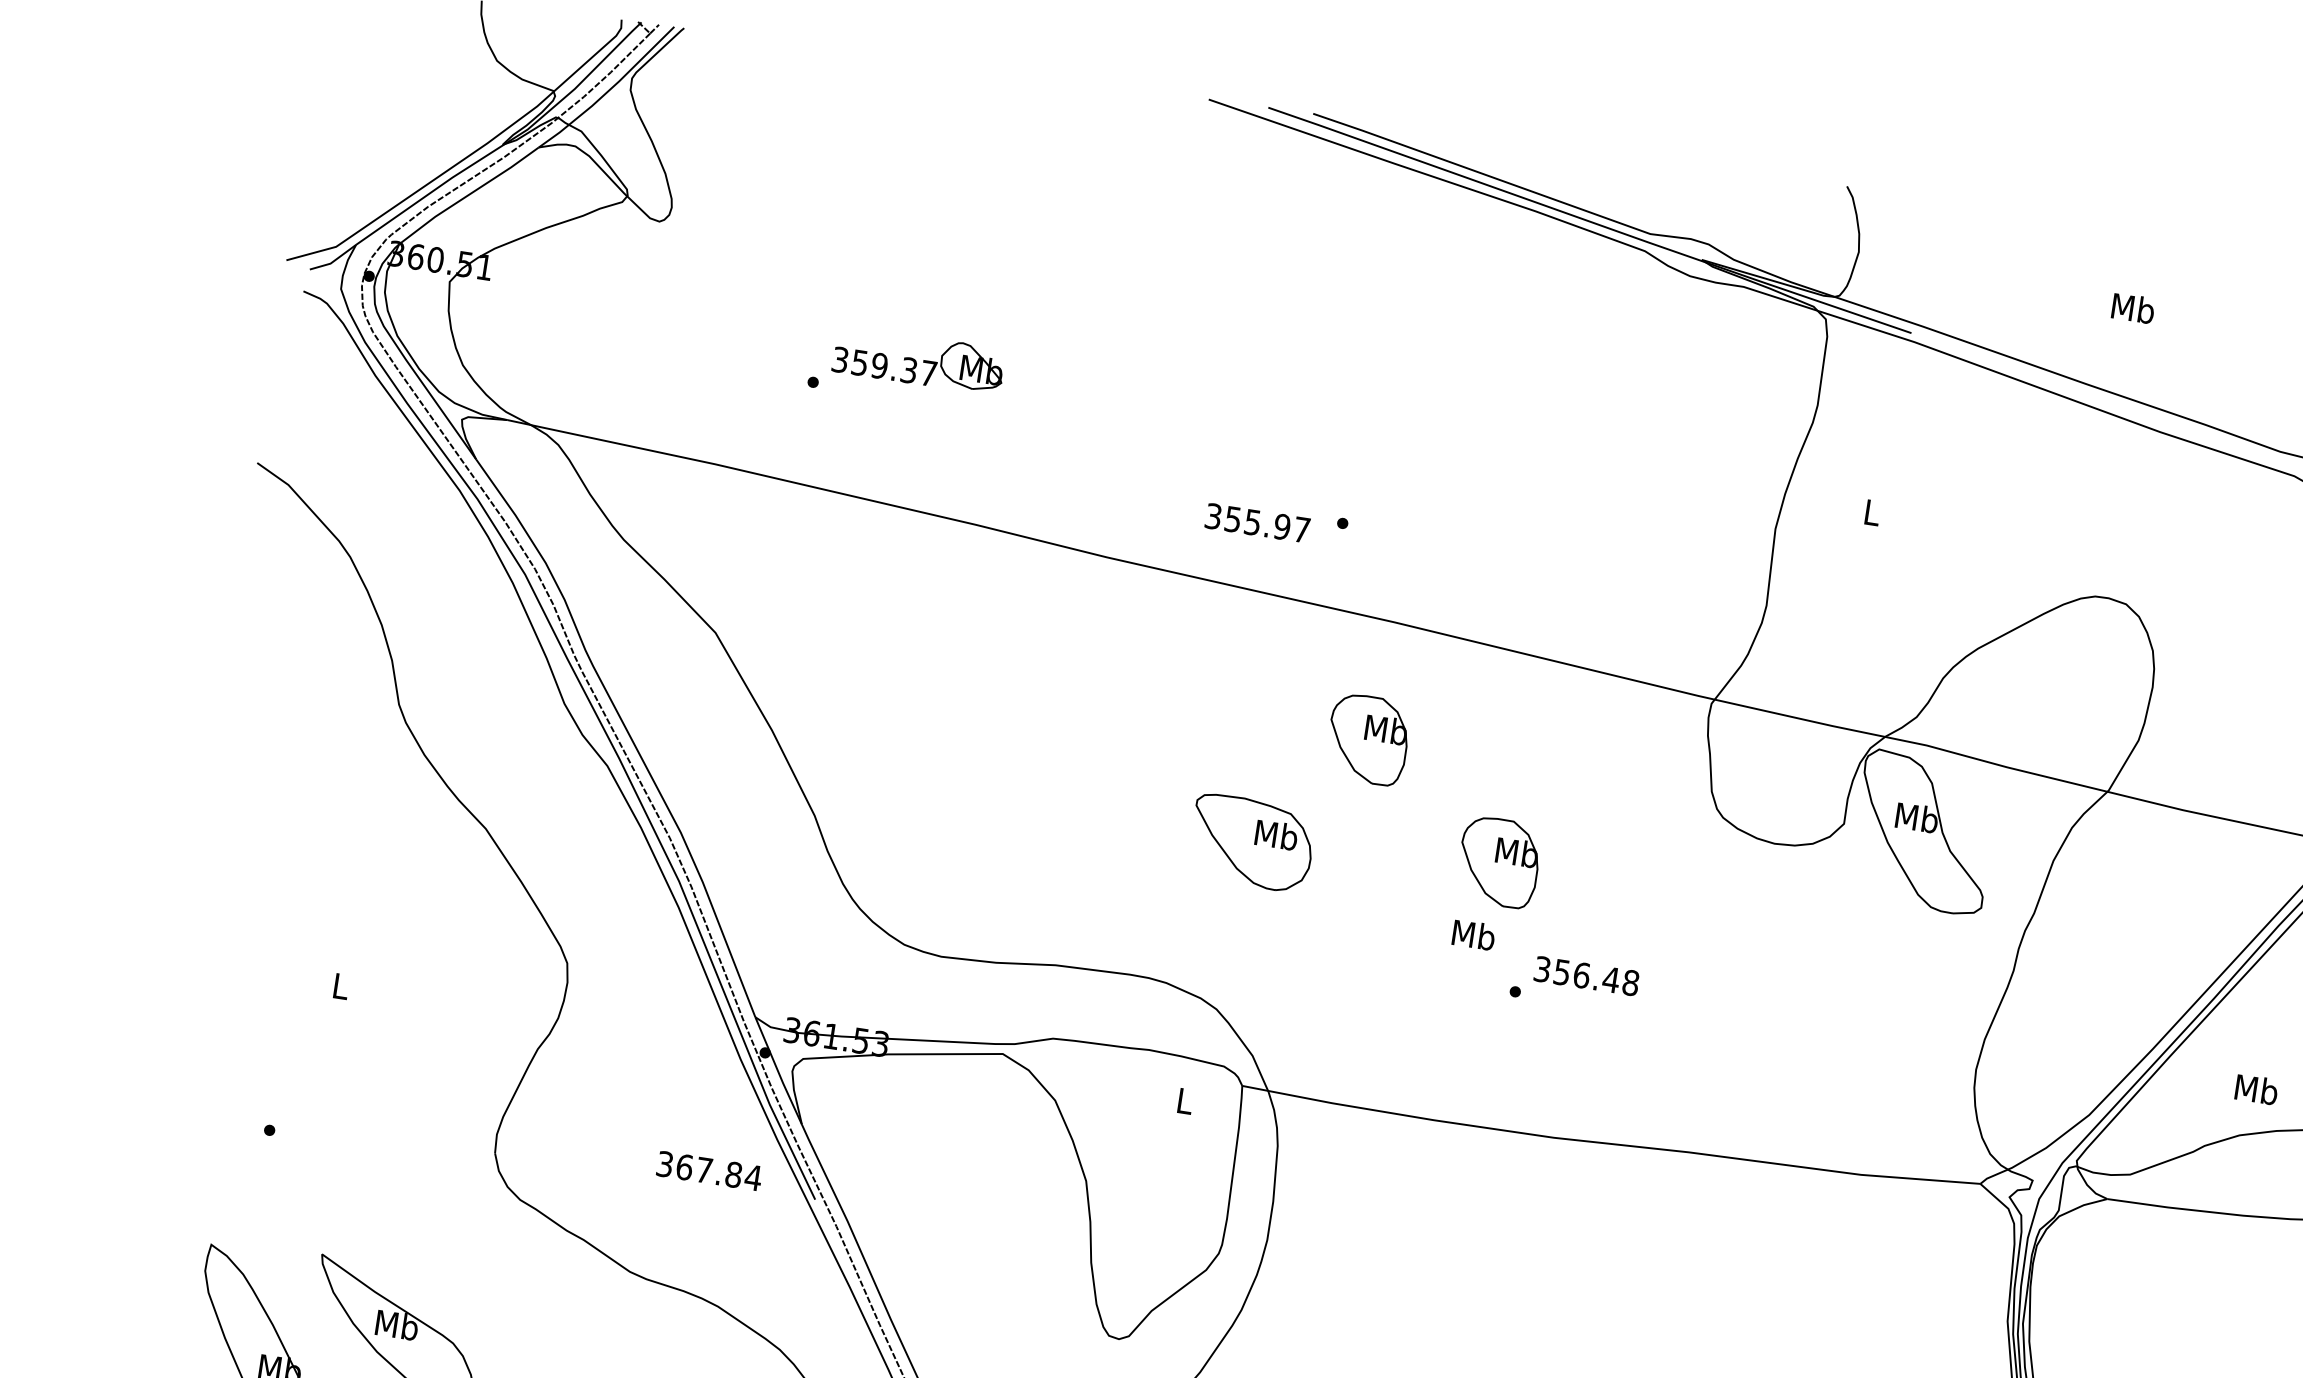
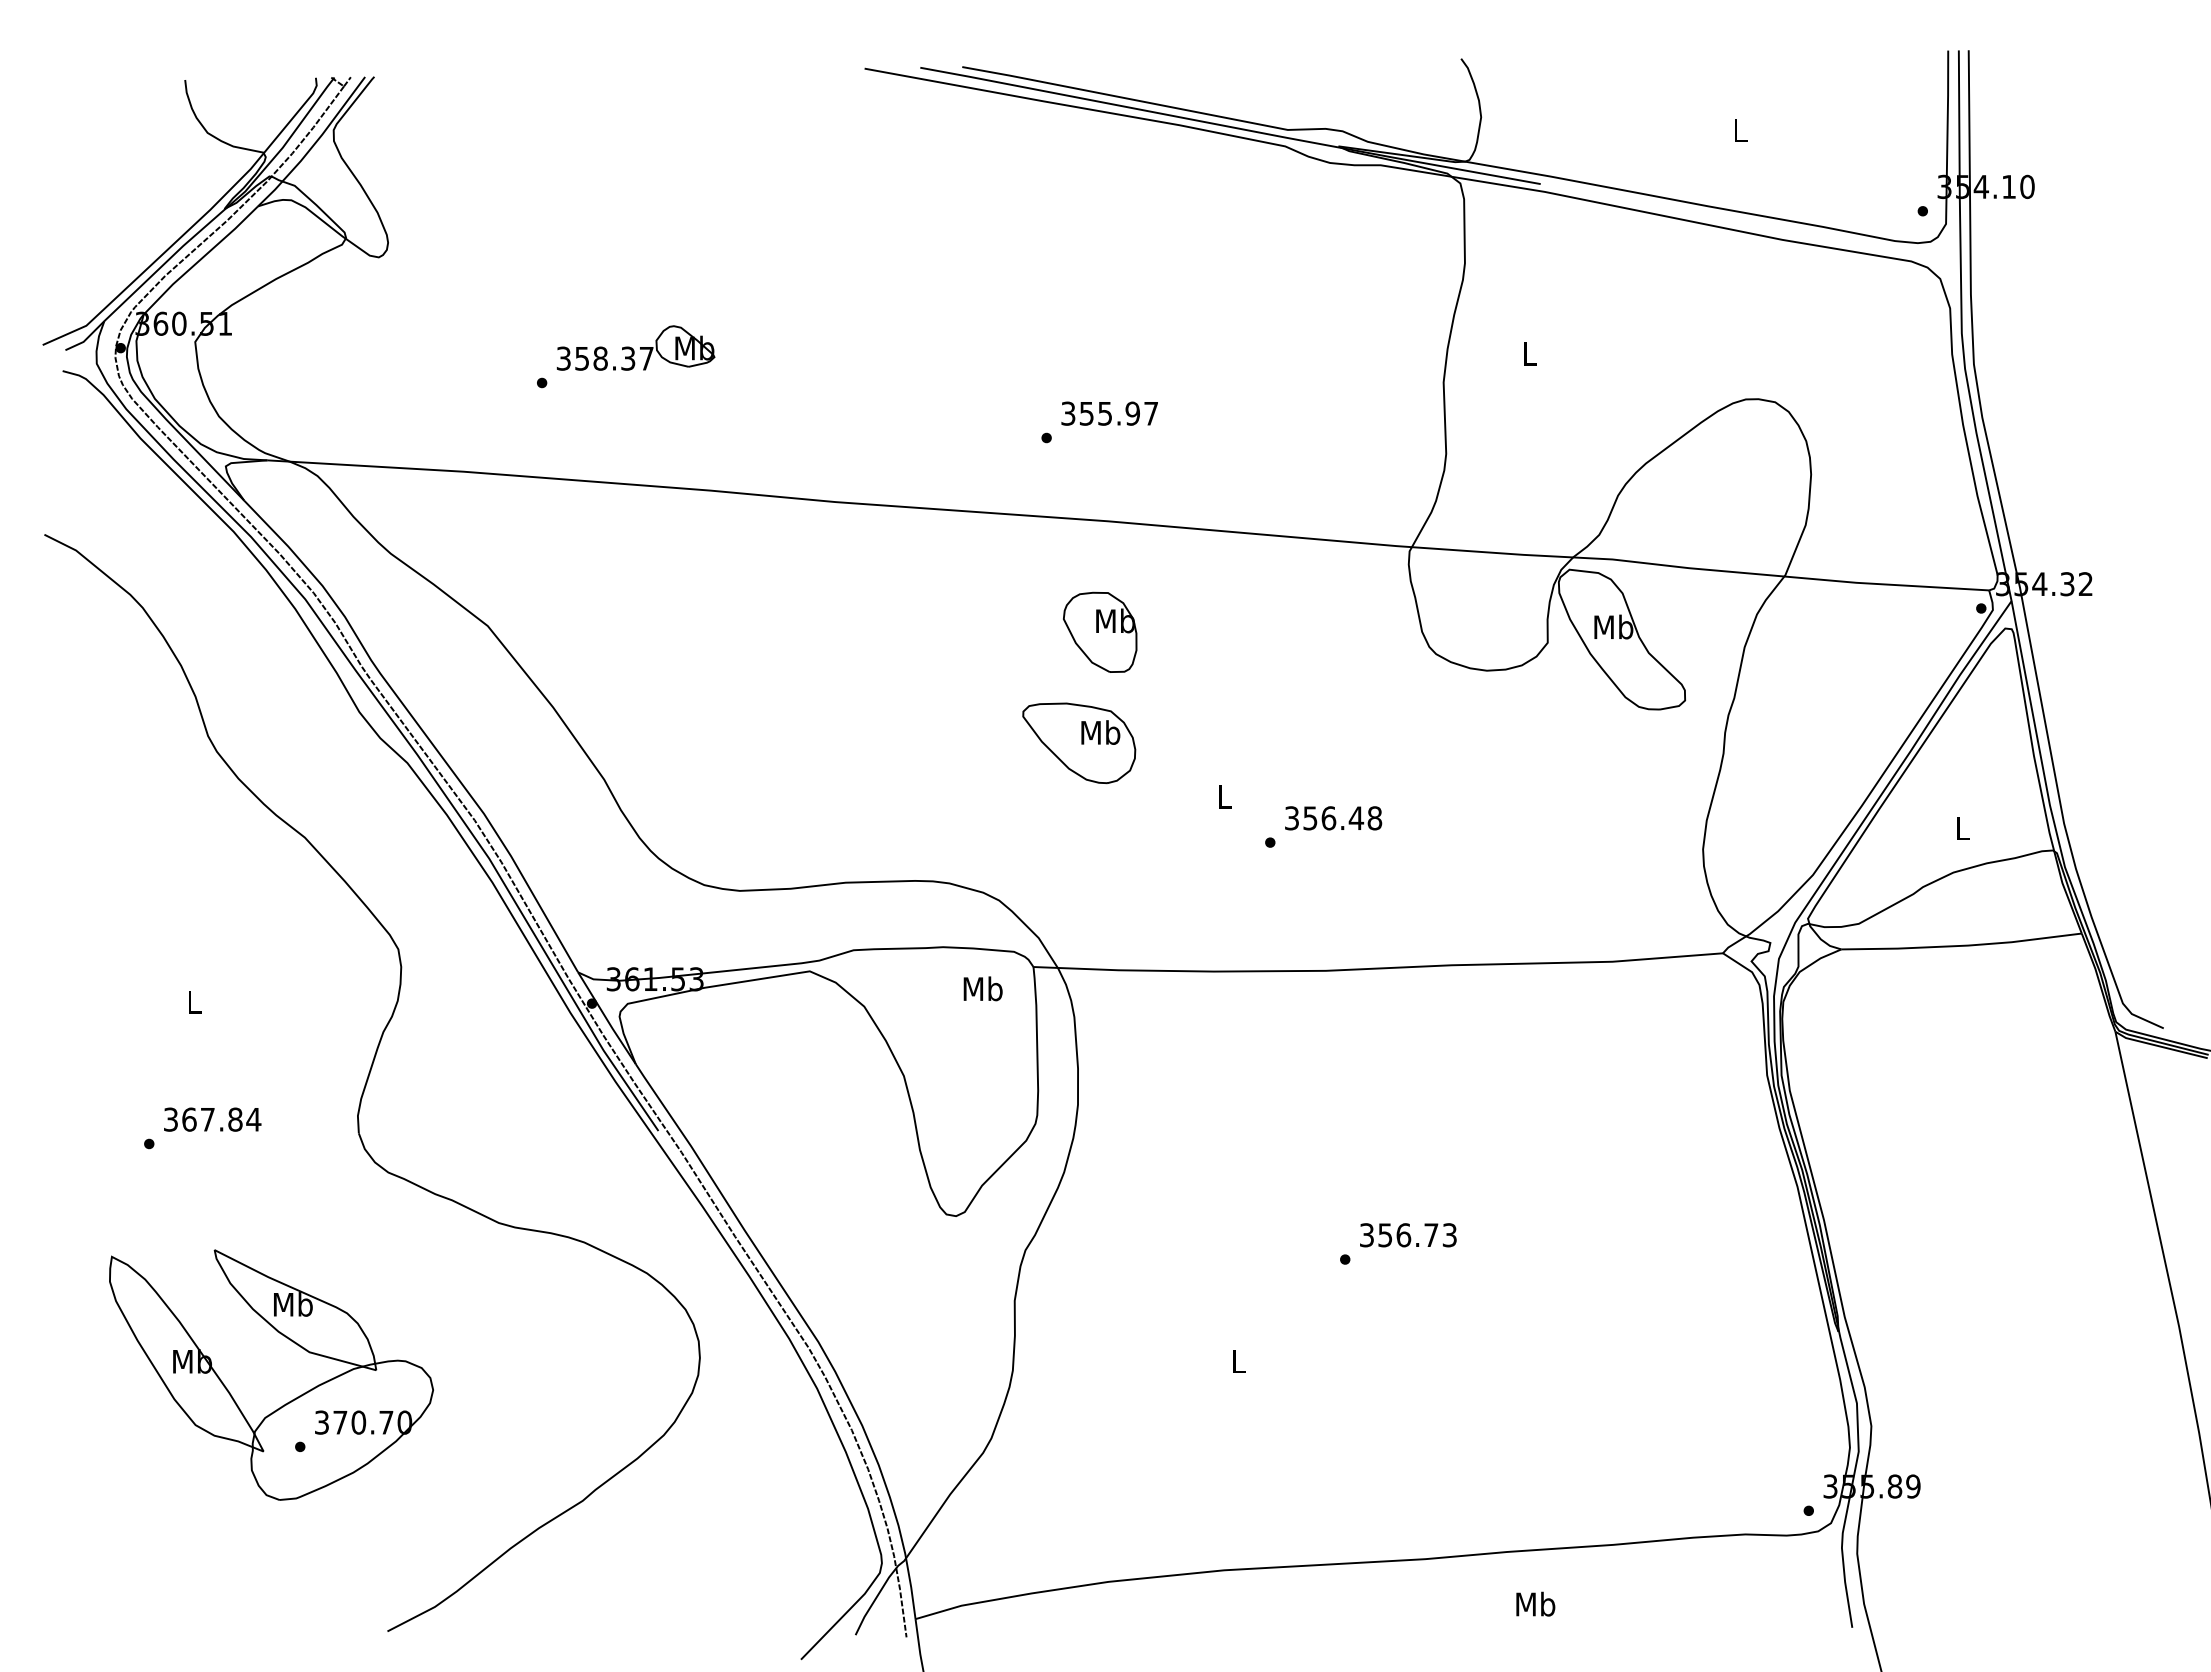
text: (2133, 308) -> (1740, 130), Mb -> L
text: (879, 365) -> (600, 358), 359.37 -> 358.37
text: (1257, 522) -> (1109, 413), moved
part: (1252, 842) -> (1079, 742), moved
part: (1499, 861) -> (1237, 725), removed
text: (1473, 935) -> (1224, 796), Mb -> L
text: (2256, 1088) -> (1962, 827), Mb -> L
text: (1184, 1100) -> (982, 988), L -> Mb
text: (709, 1170) -> (212, 1119), moved

